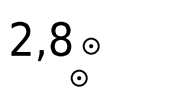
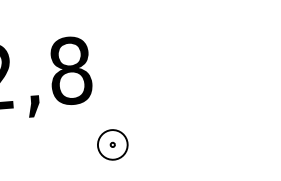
part: (90, 45) -> (129, 78), removed

